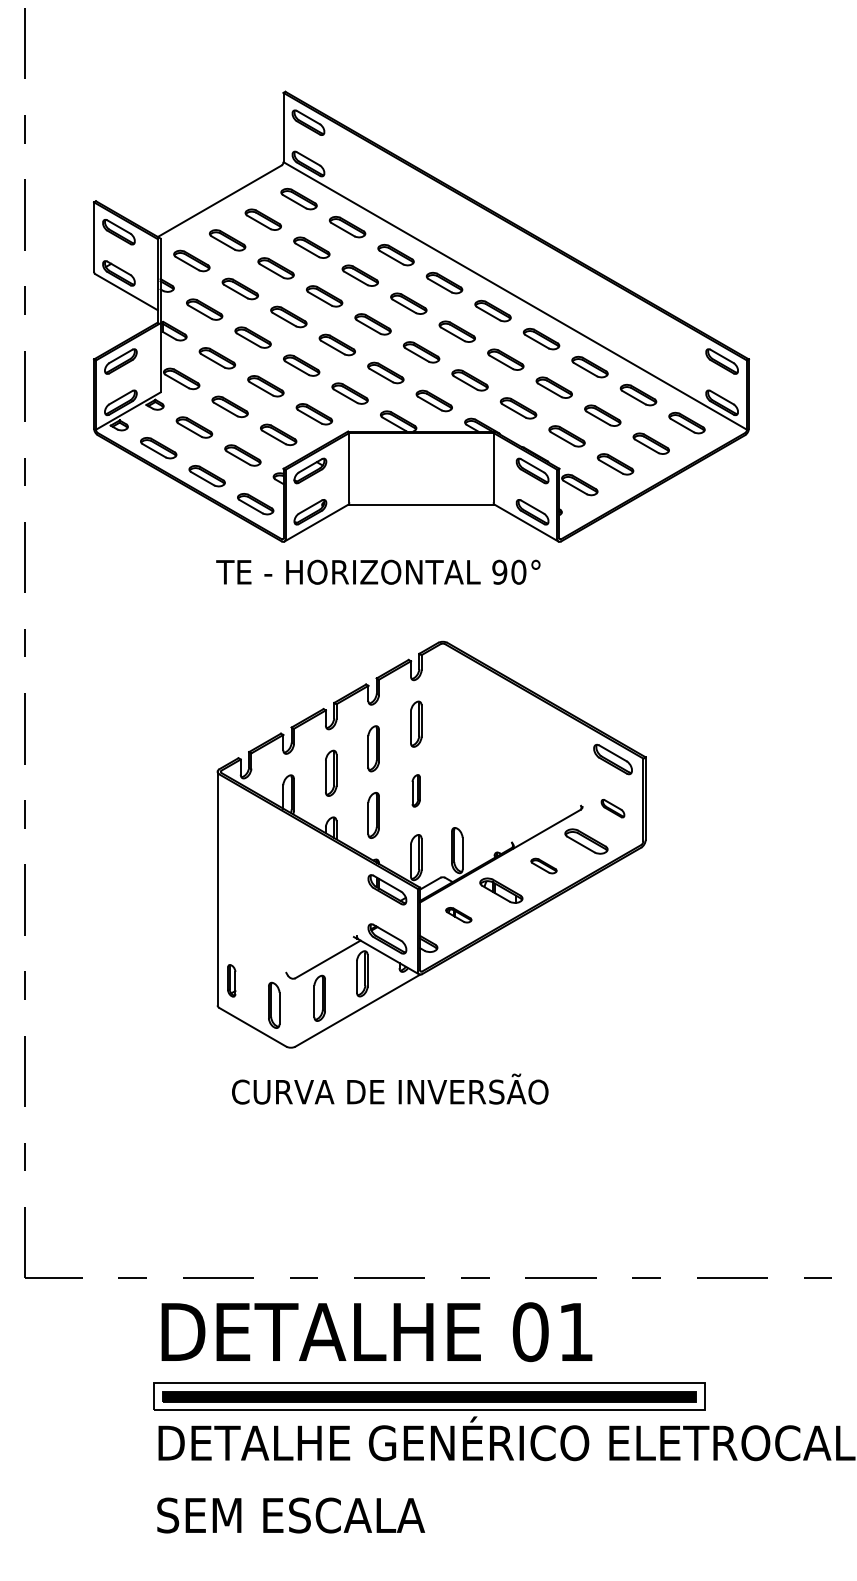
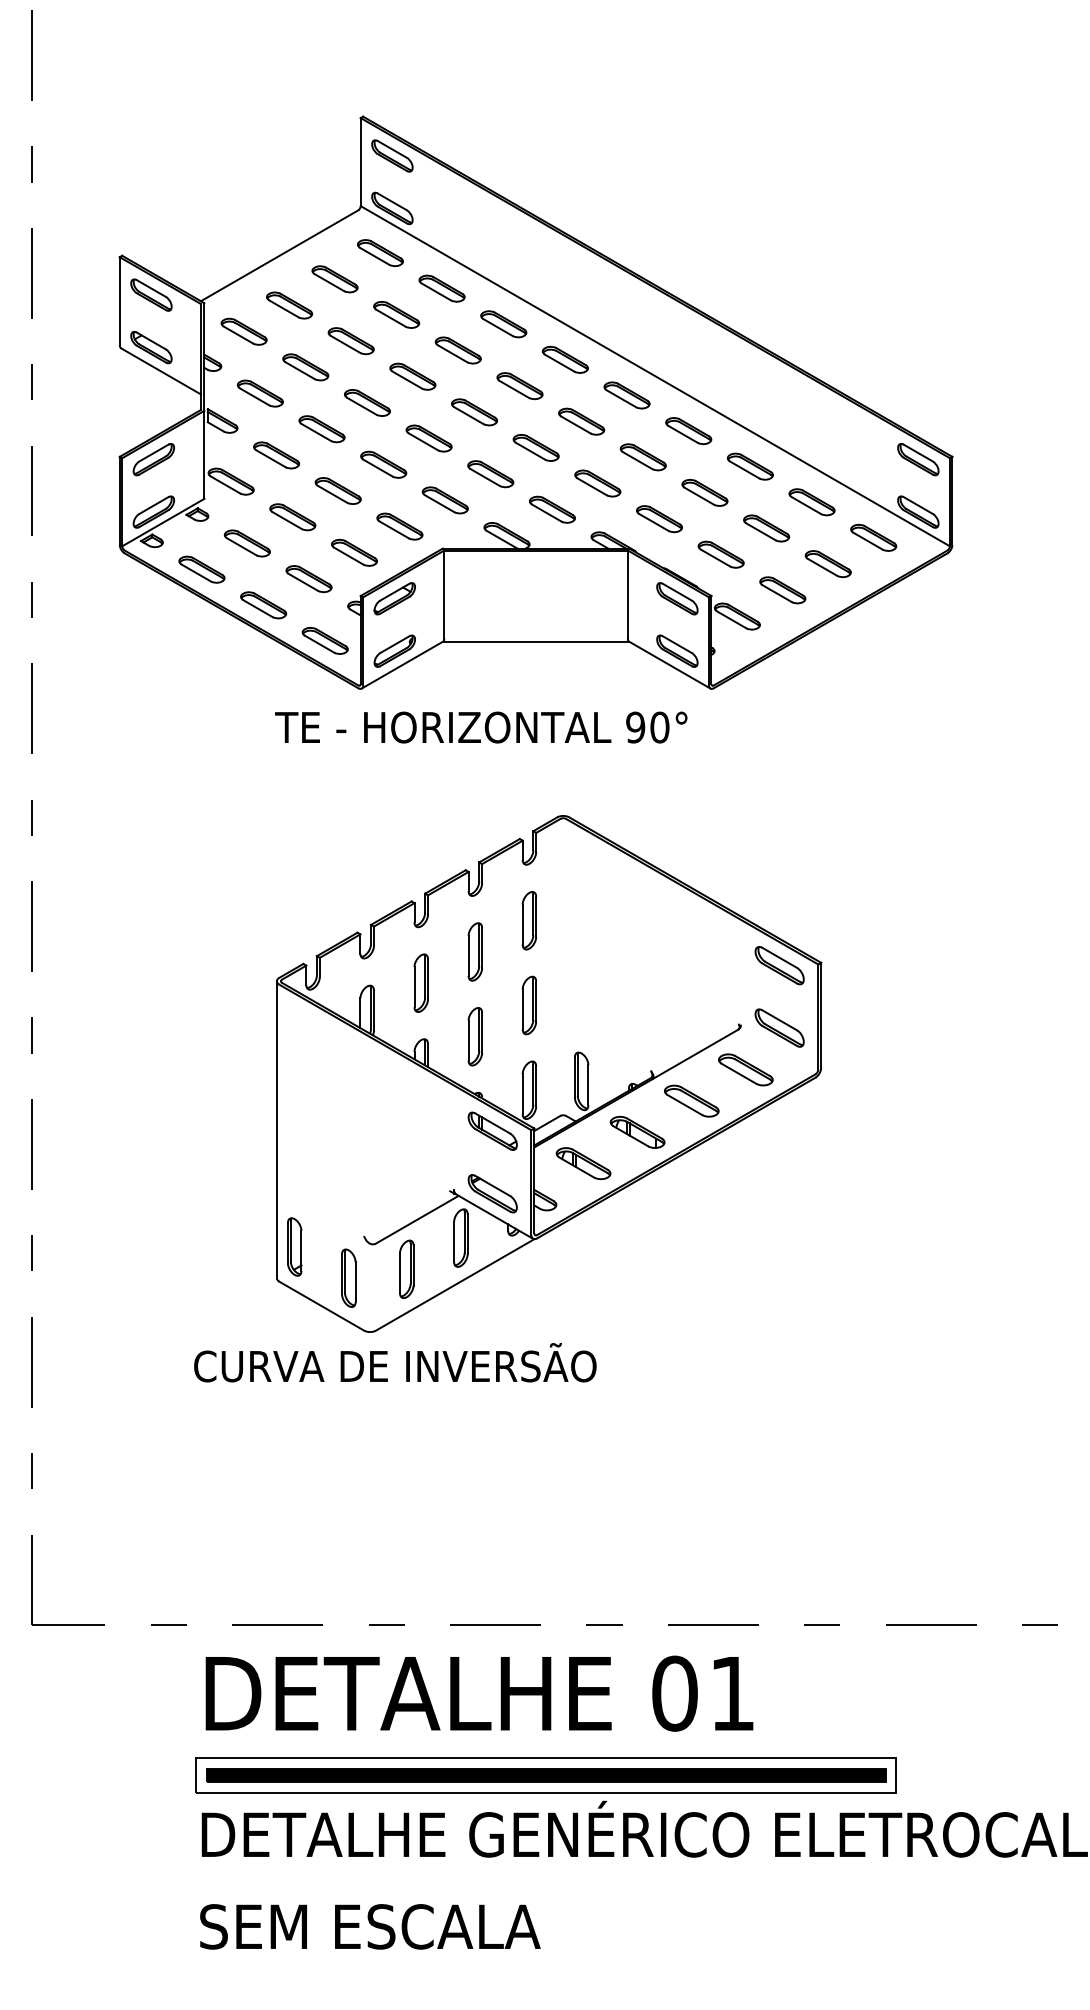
part: (416, 790) -> (529, 1005), size x1.43
part: (612, 808) -> (779, 1027), size x1.67
part: (543, 865) -> (691, 1100), size x1.67
part: (458, 915) -> (583, 1163), size x1.67
part: (231, 980) -> (294, 1246), size x1.43
text: (390, 1088) -> (395, 1362), moved

